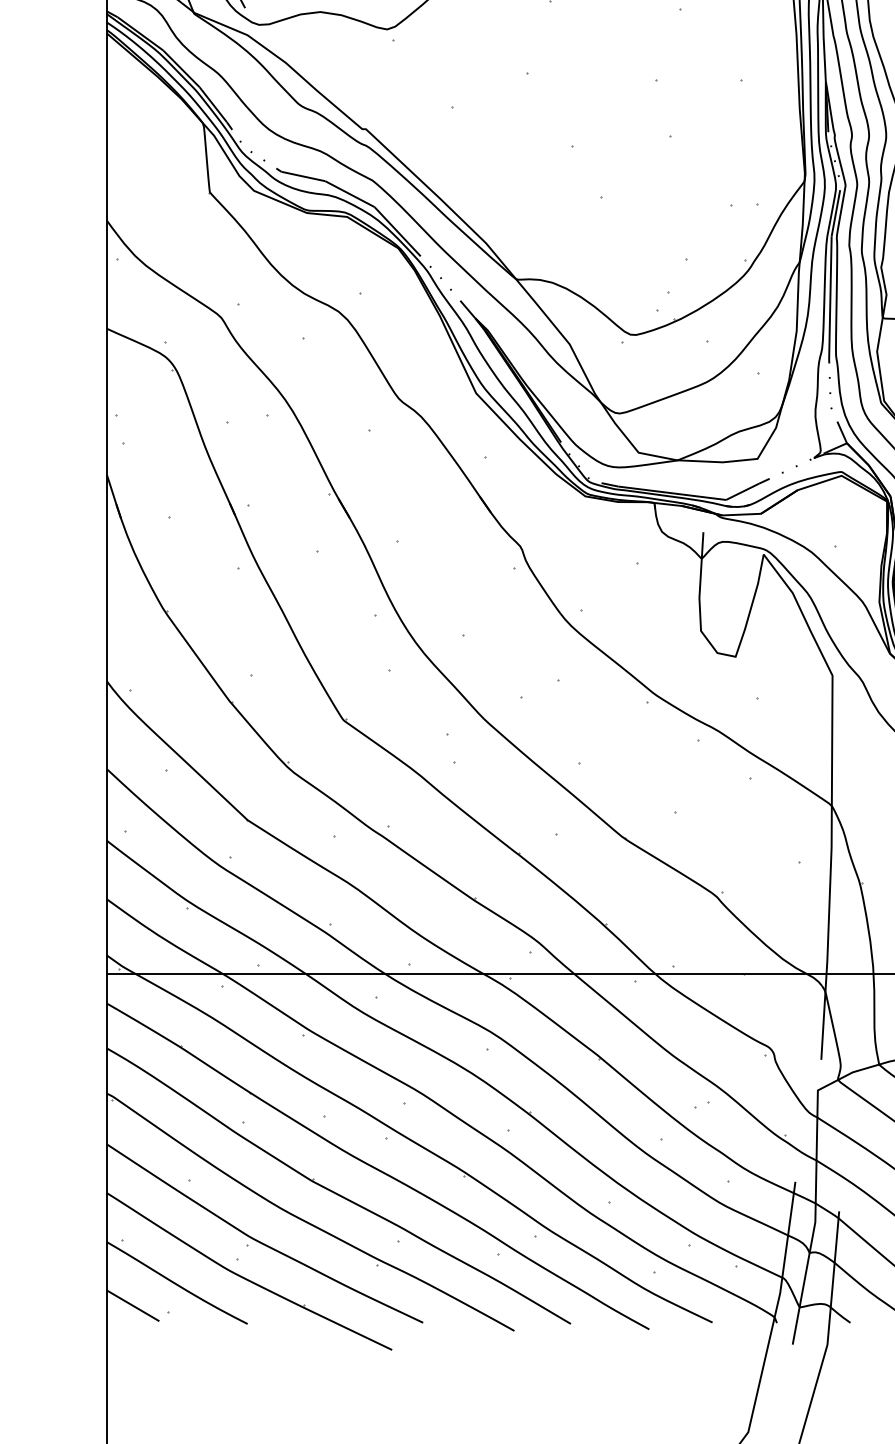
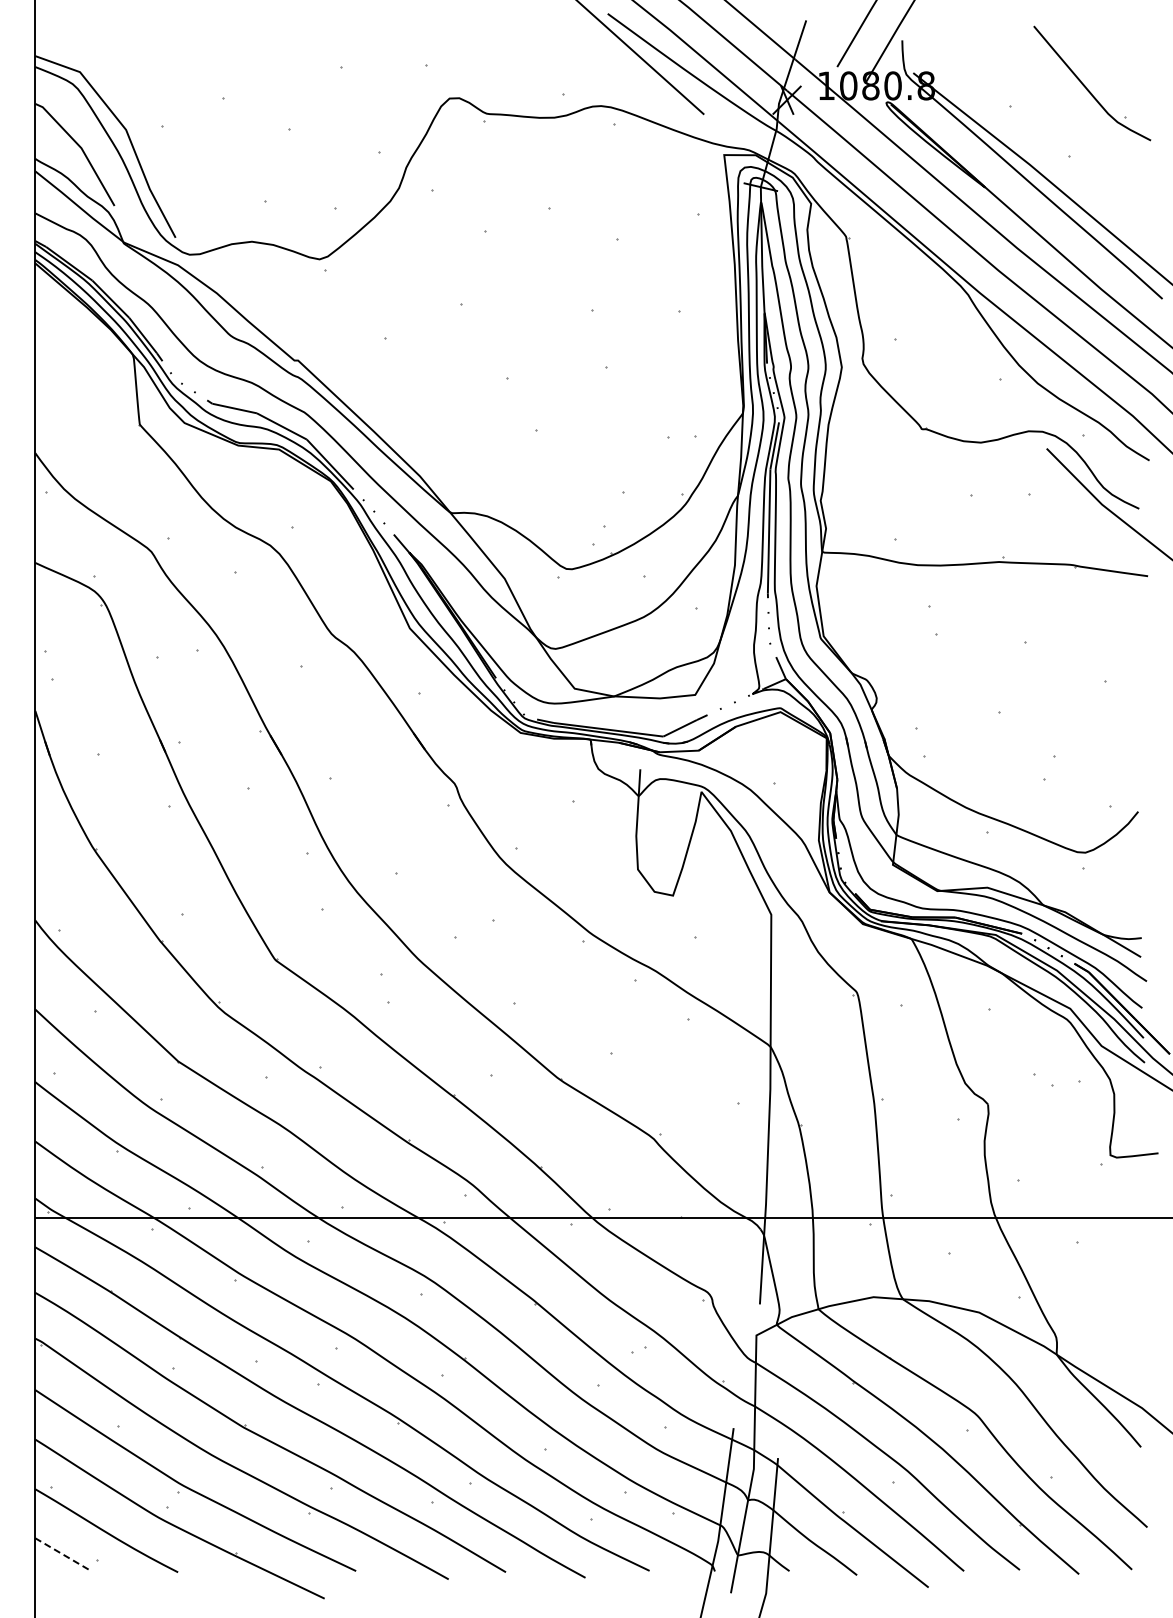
line: (132, 1305) -> (61, 1553), solid -> dashed

